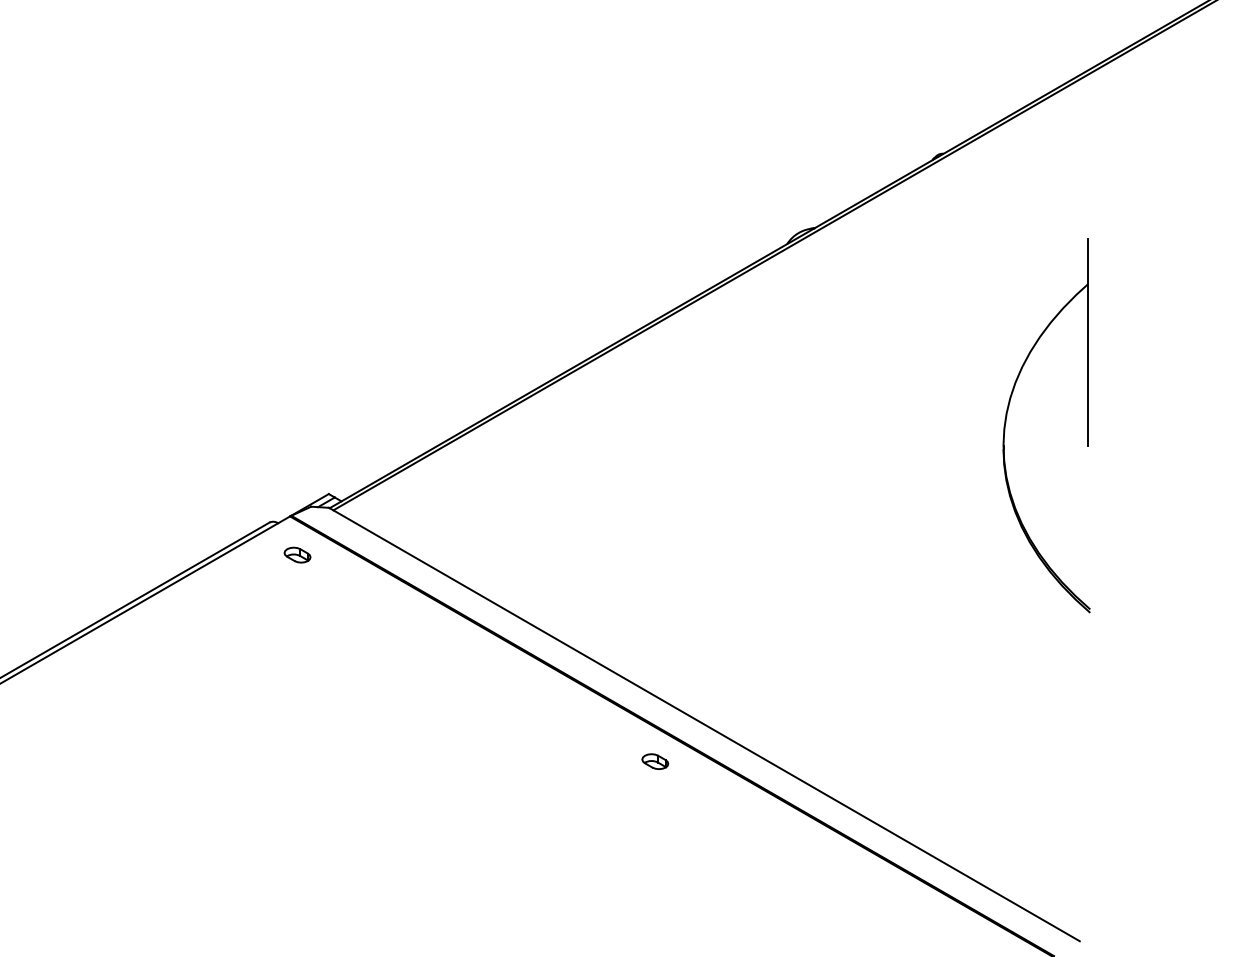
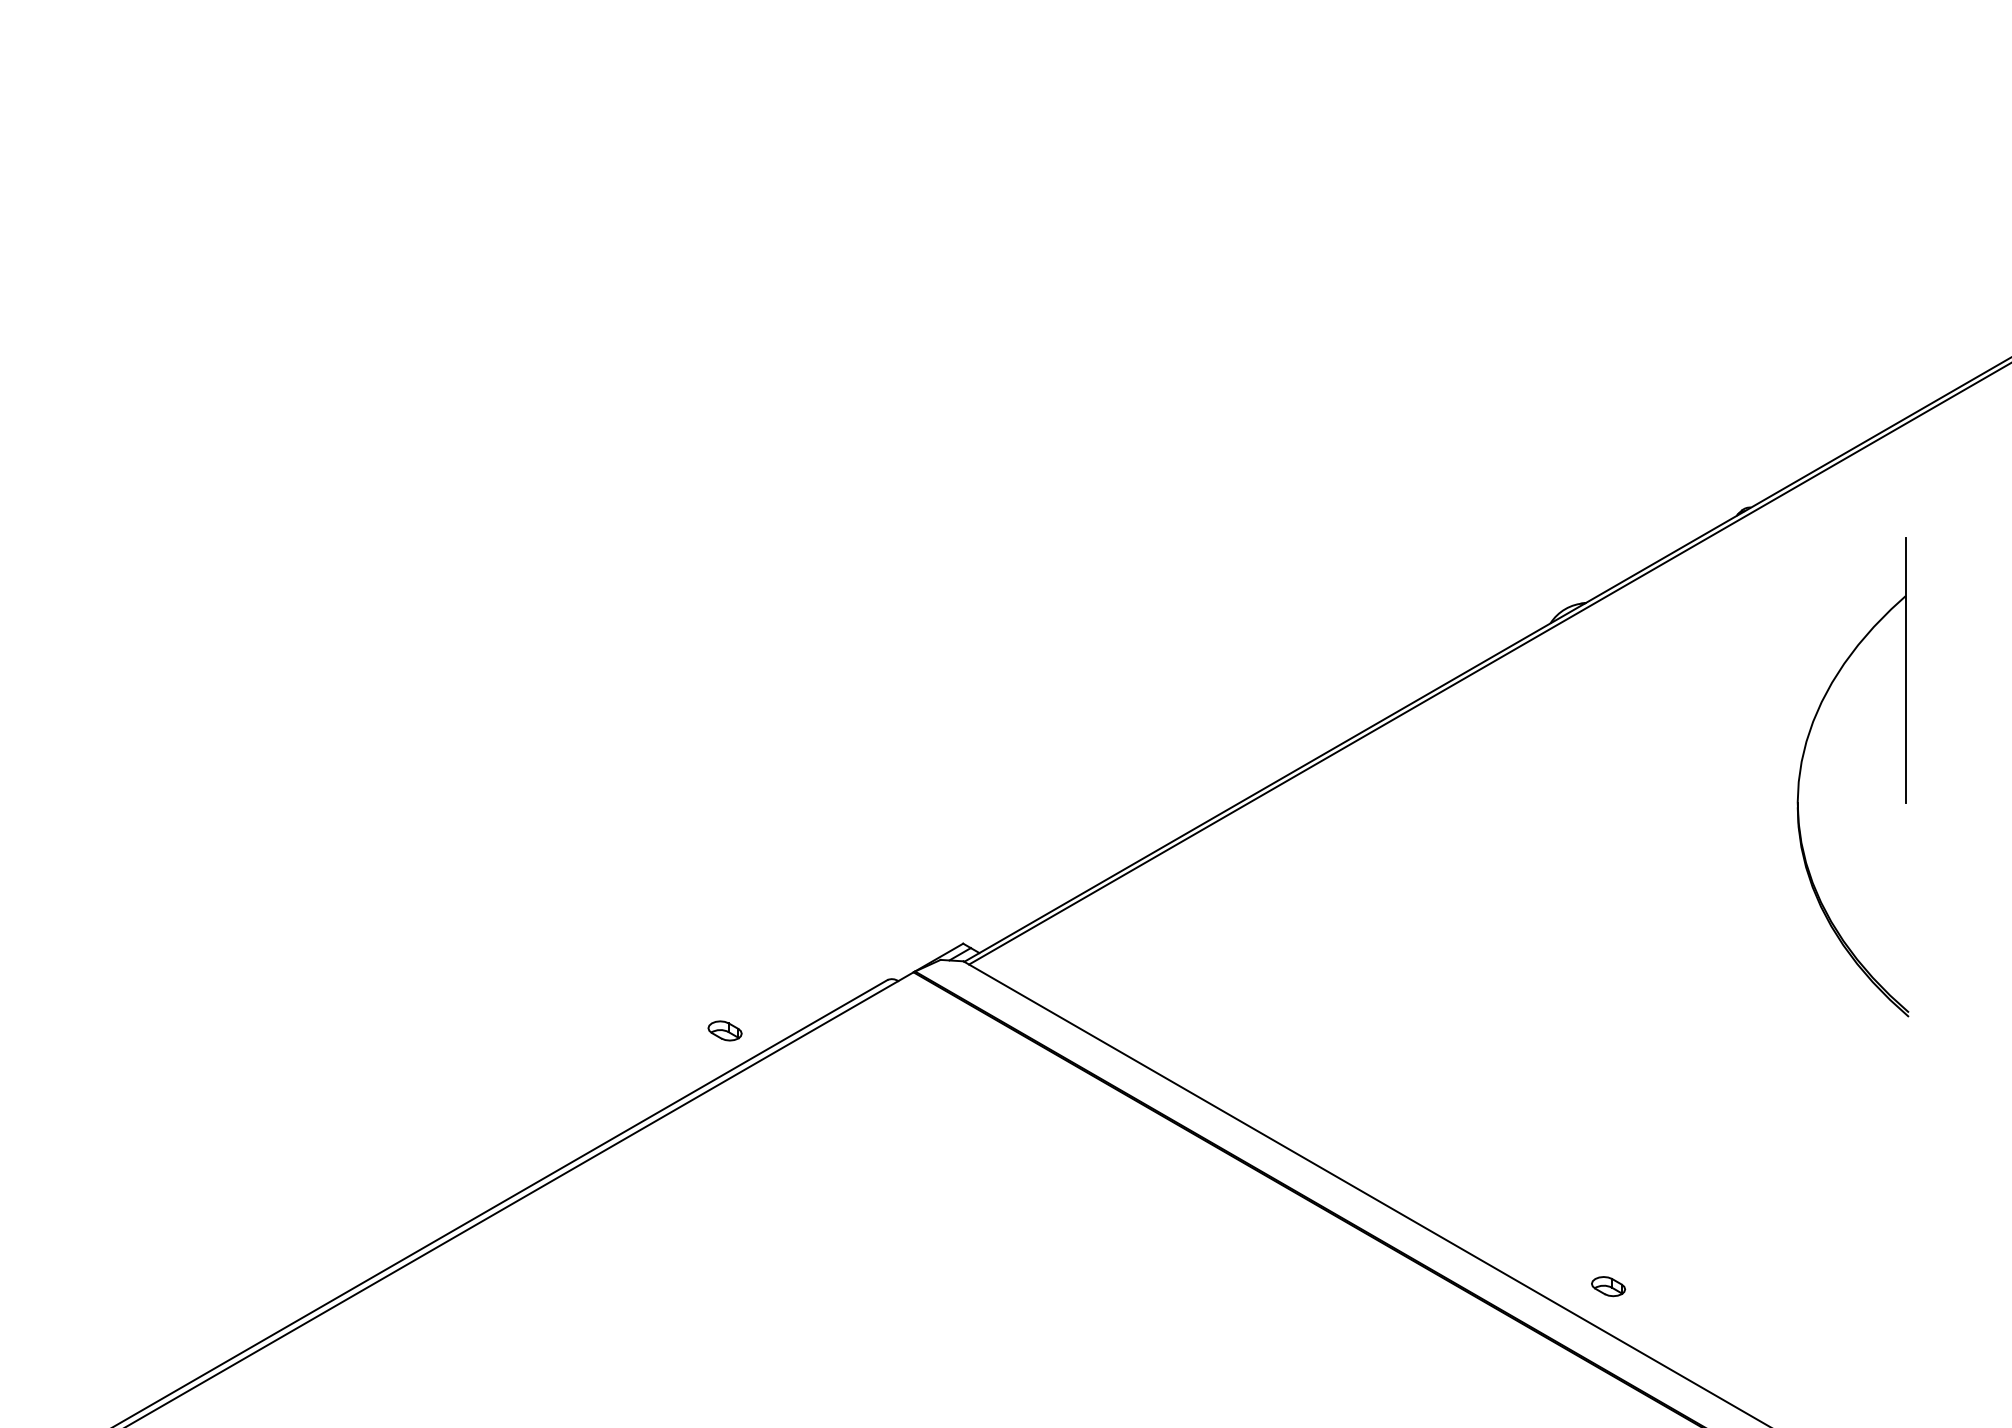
part: (1006, 421) -> (1801, 771), moved
part: (297, 554) -> (724, 1030), moved
part: (655, 761) -> (1608, 1286), moved

